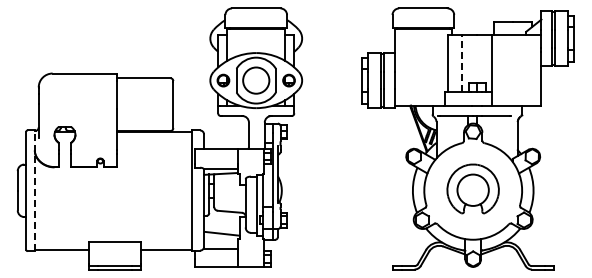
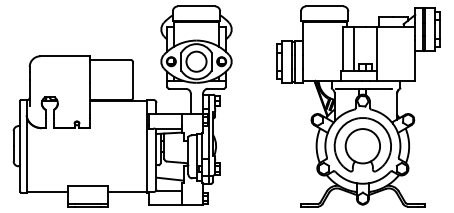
line: (462, 63) -> (354, 48), dashed -> solid
part: (472, 188) -> (362, 144), size x1.43
line: (34, 190) -> (26, 145), dashed -> solid

